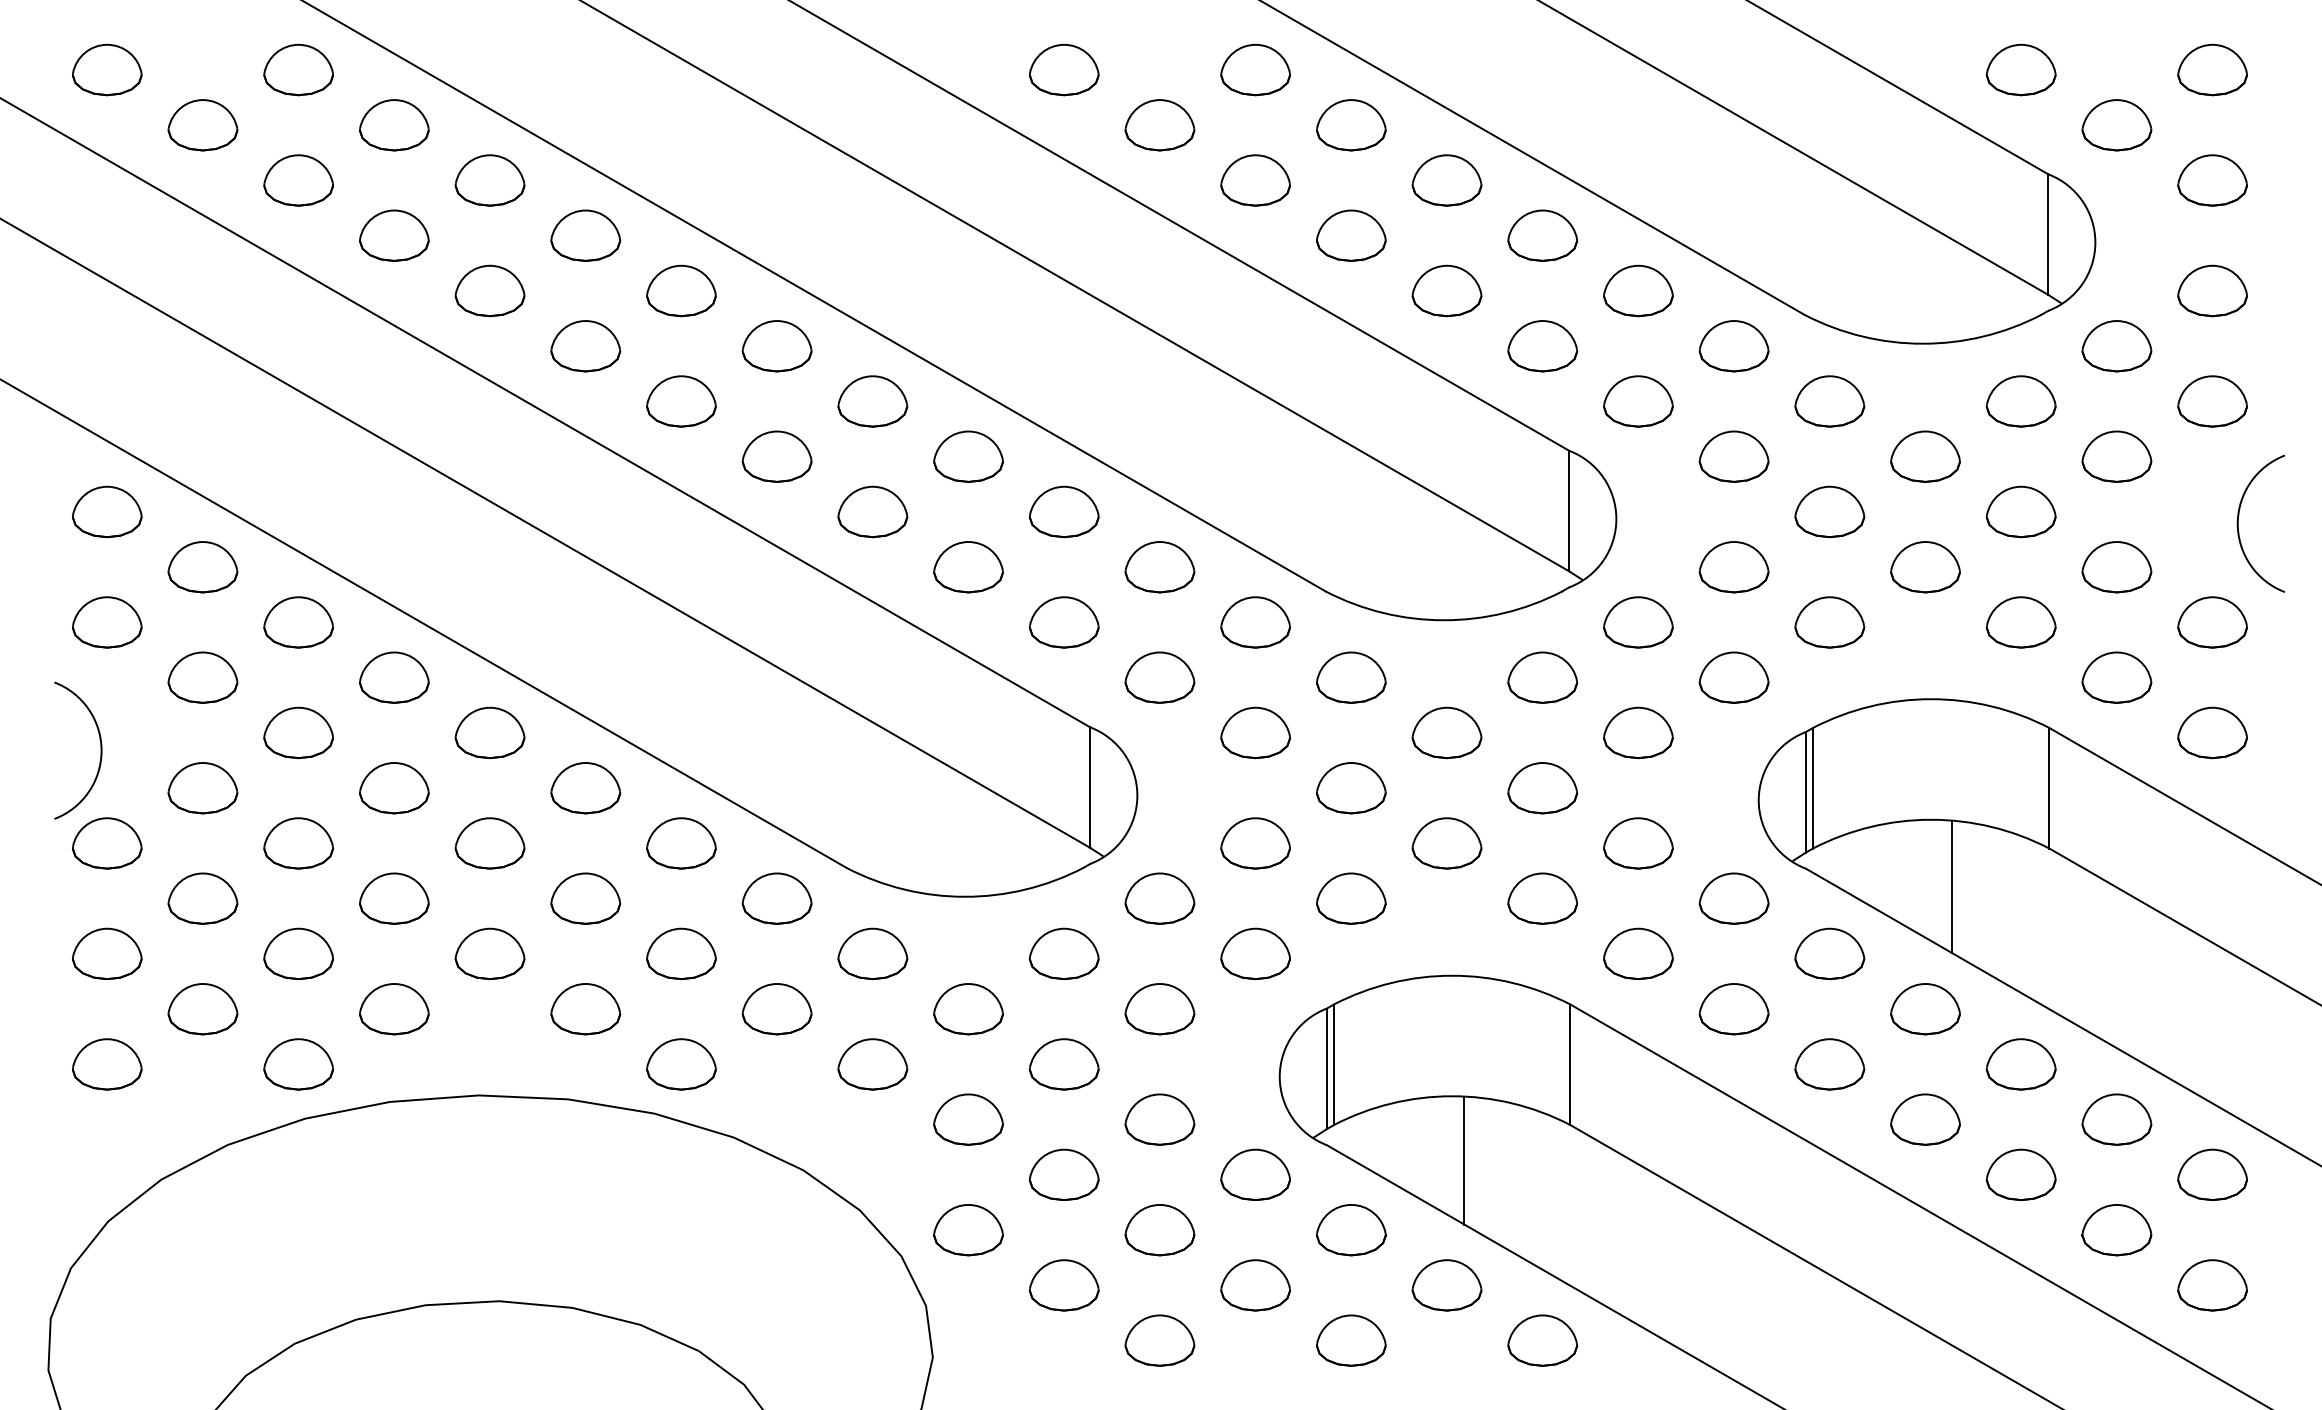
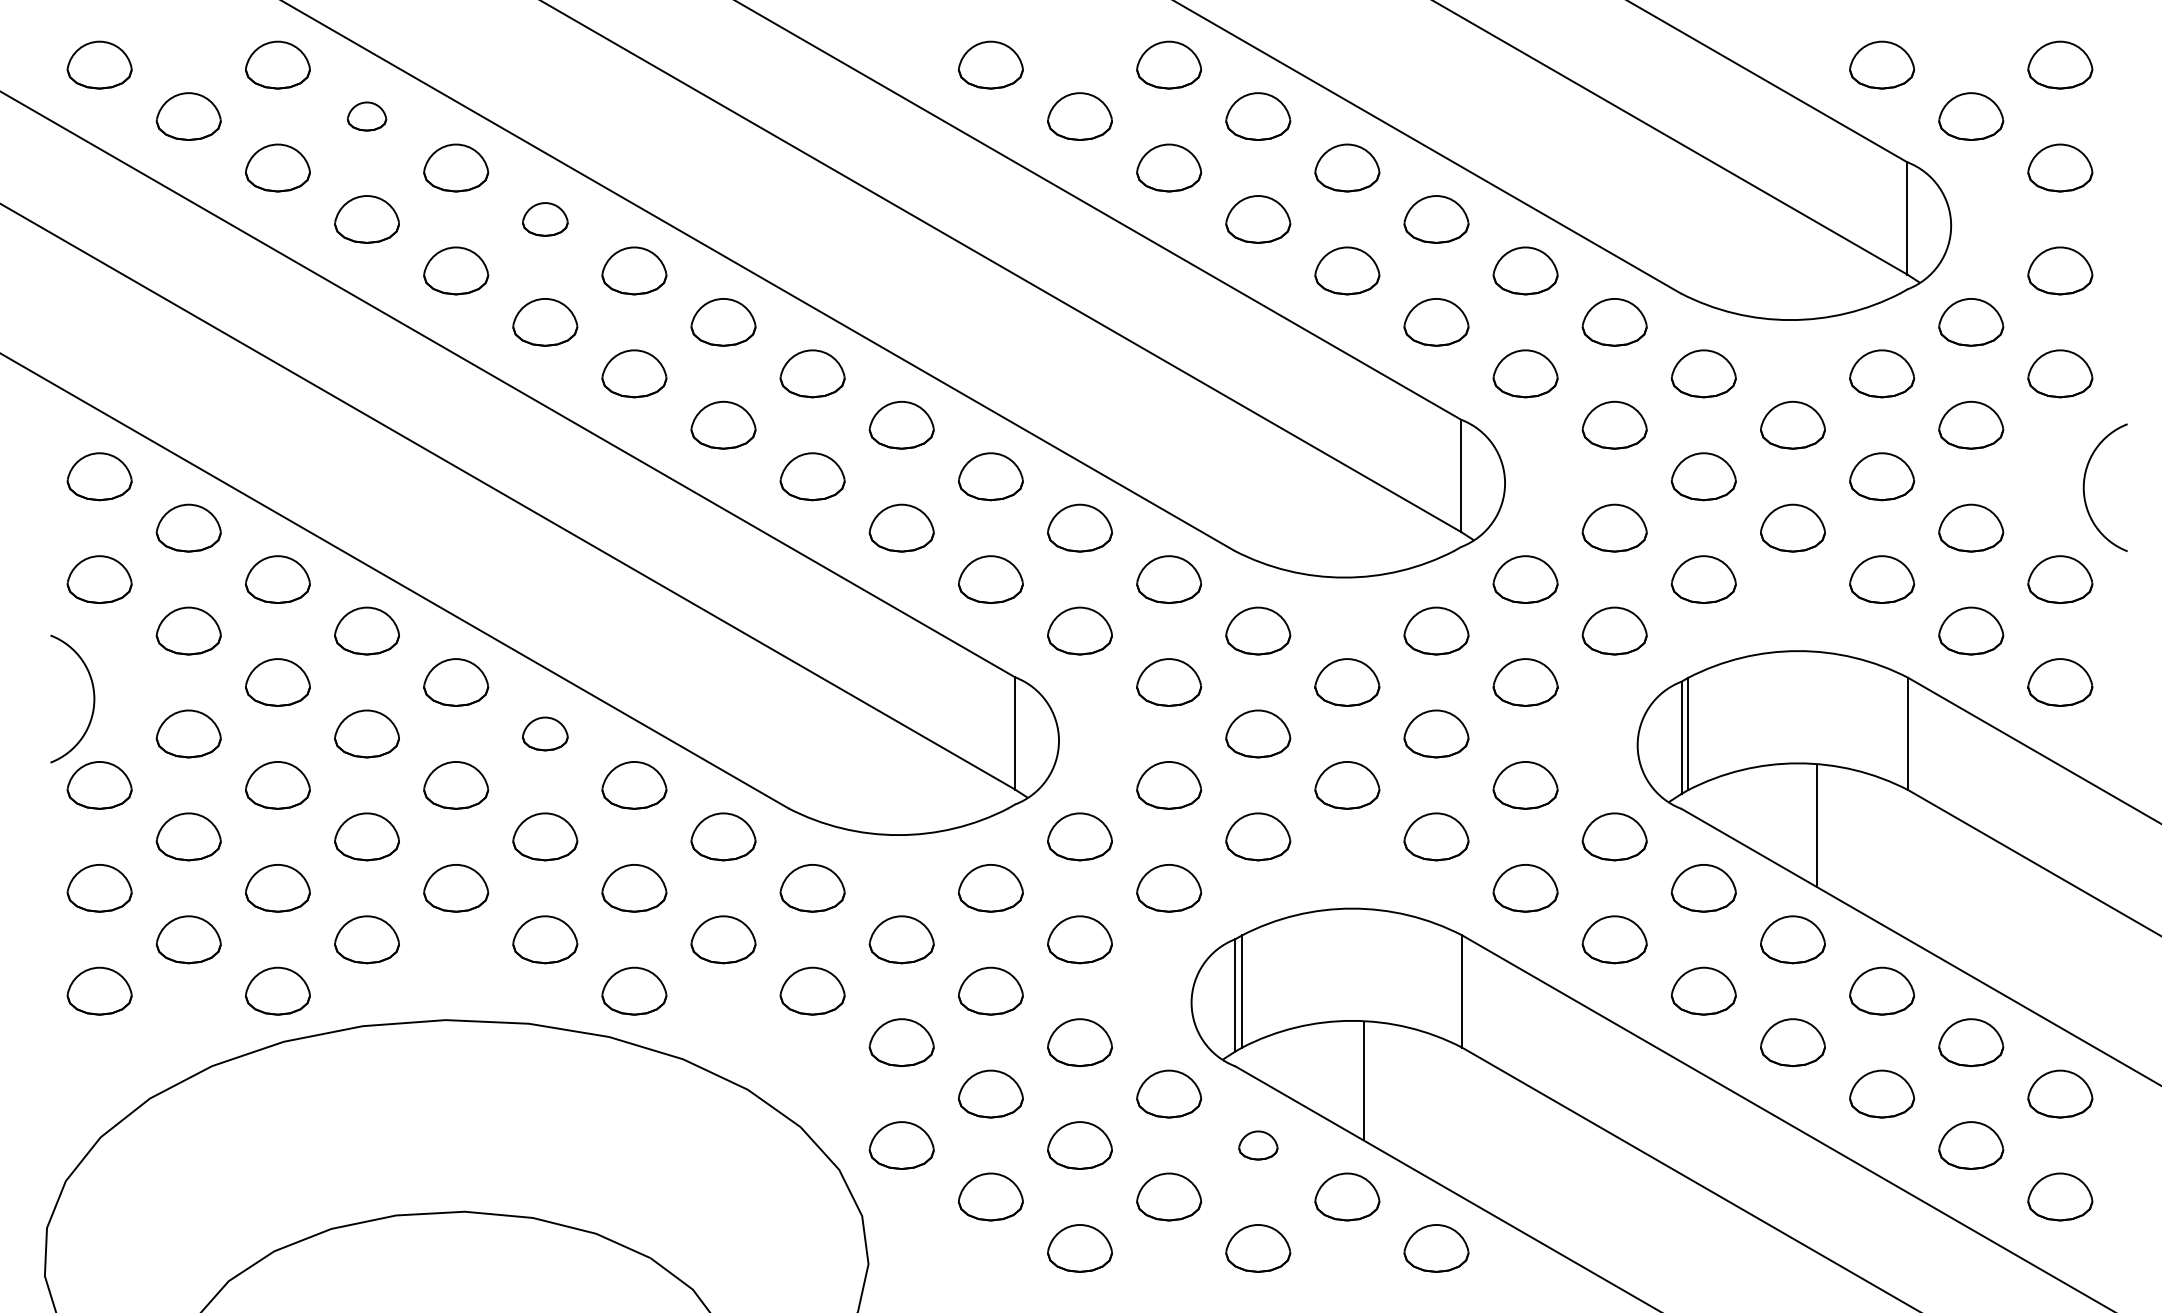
part: (393, 125) -> (366, 116), size x0.6
part: (585, 235) -> (545, 219), size x0.7
part: (585, 787) -> (545, 733), size x0.7
part: (1351, 1230) -> (1258, 1145), size x0.6

